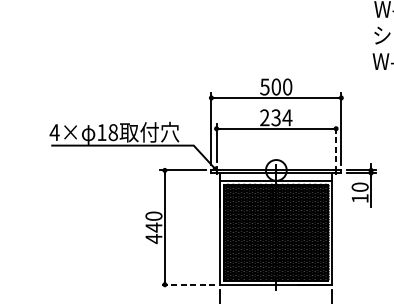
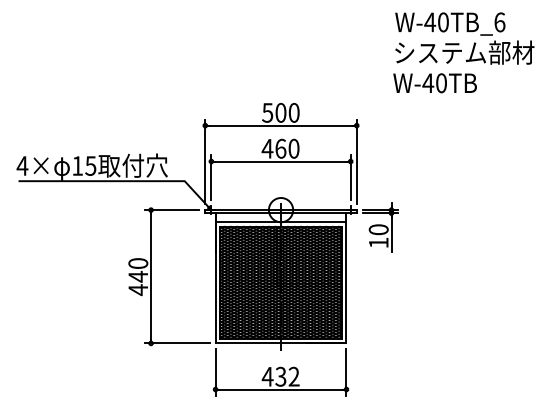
text: (275, 117) -> (280, 148), 234 -> 460
text: (112, 132) -> (90, 165), 18 -> 15
line: (335, 142) -> (350, 177), dashed -> solid
line: (186, 284) -> (176, 343), dashed -> solid

